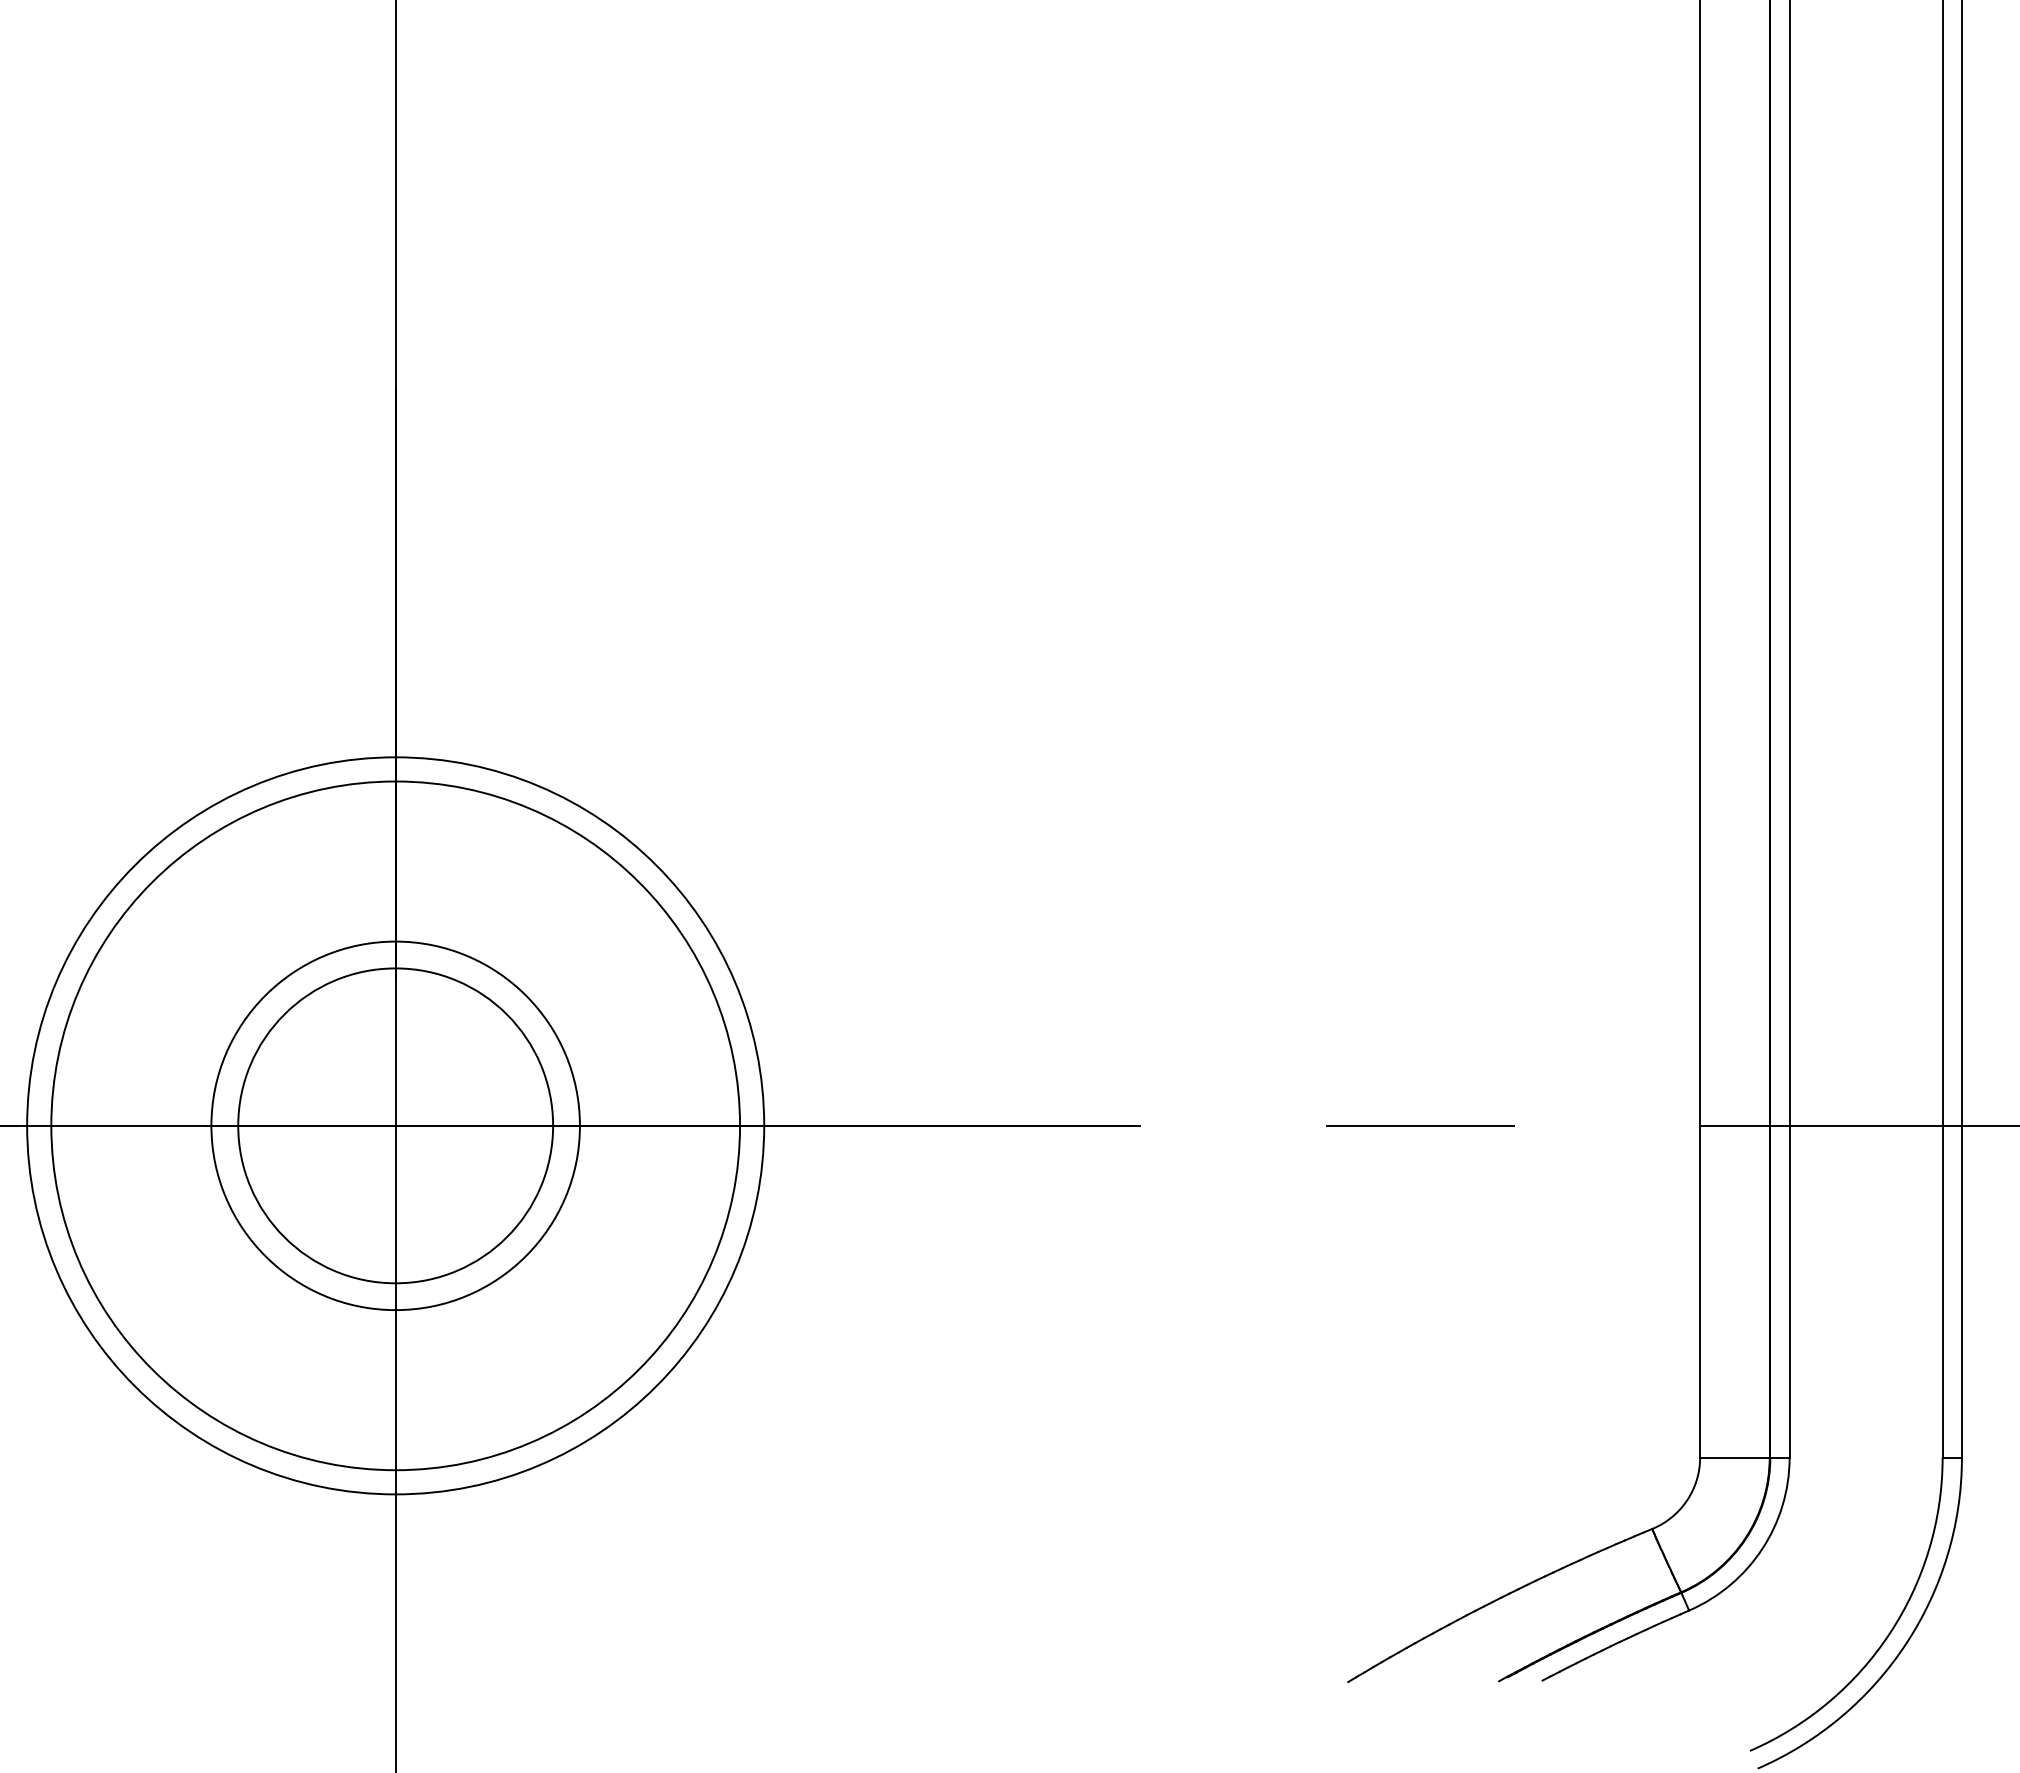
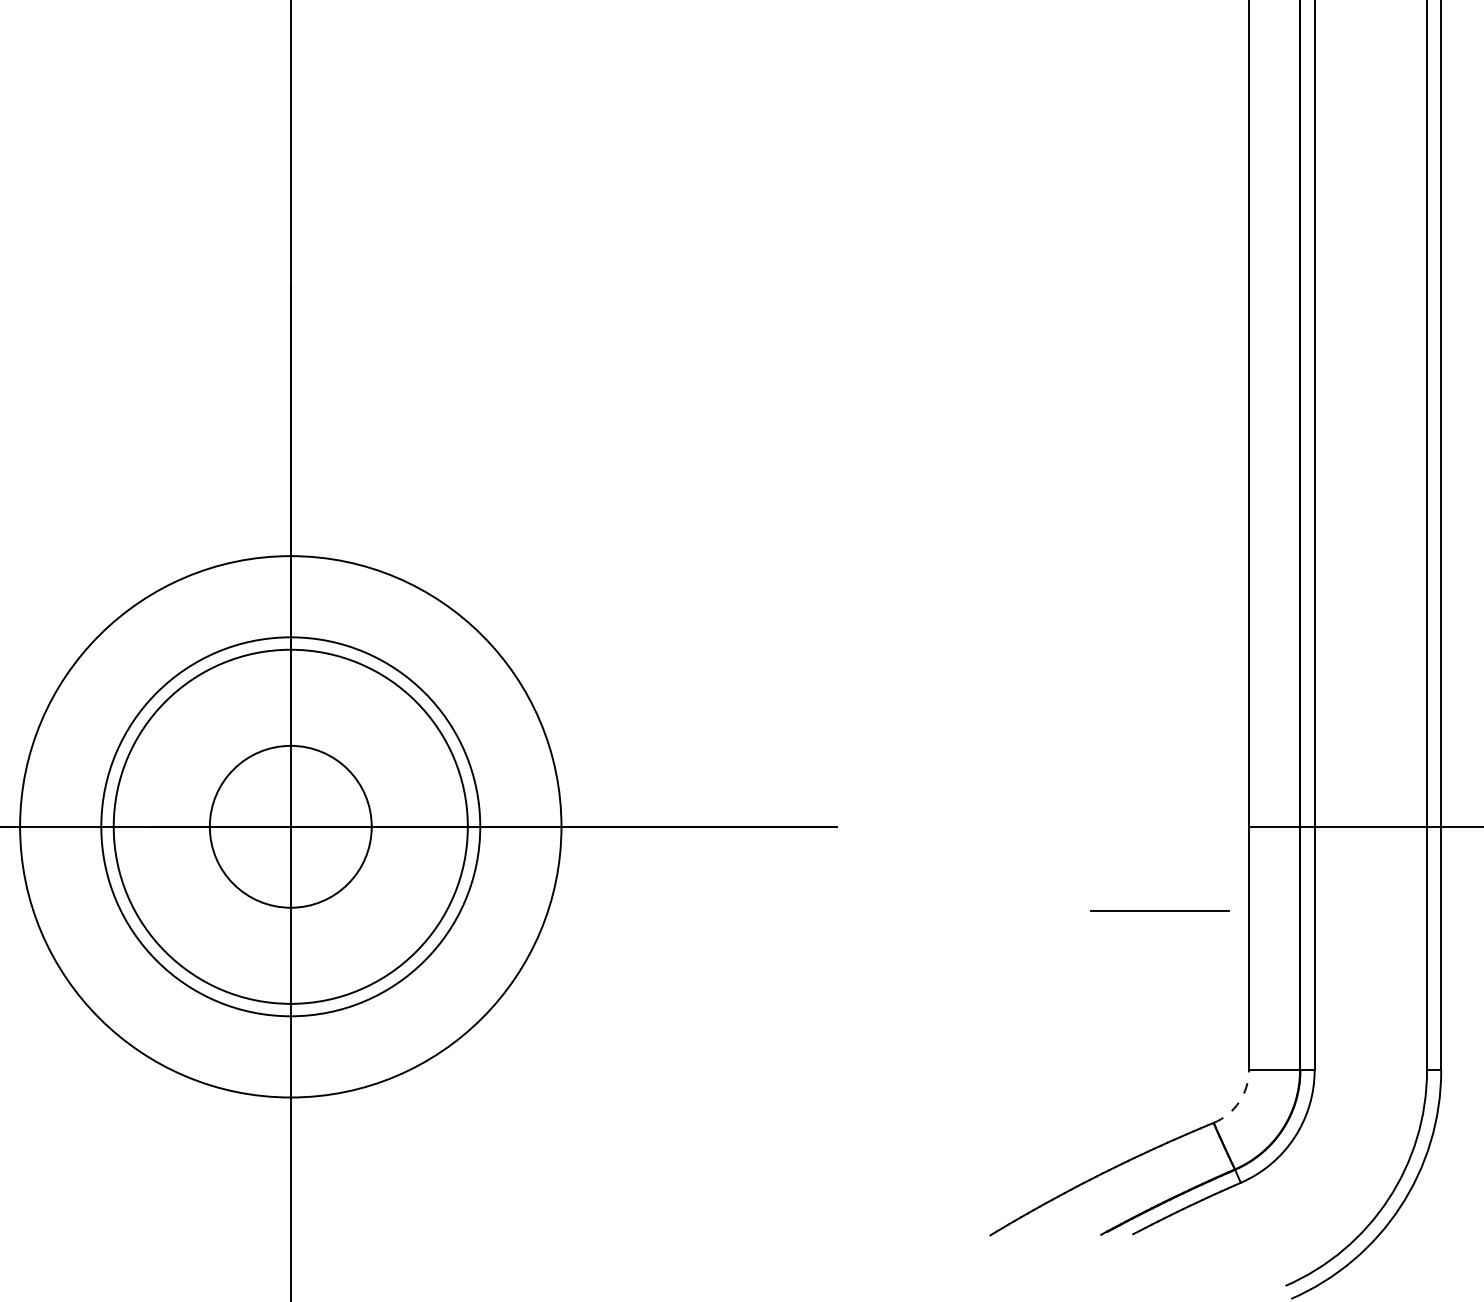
circle: (395, 1125) -> (290, 826), size x0.7
circle: (395, 1125) -> (290, 826), size x0.7
circle: (395, 1125) -> (290, 826), size x1.4
line: (1420, 1125) -> (1159, 910), moved
arc: (1687, 1500) -> (1239, 1101), solid -> dashed

